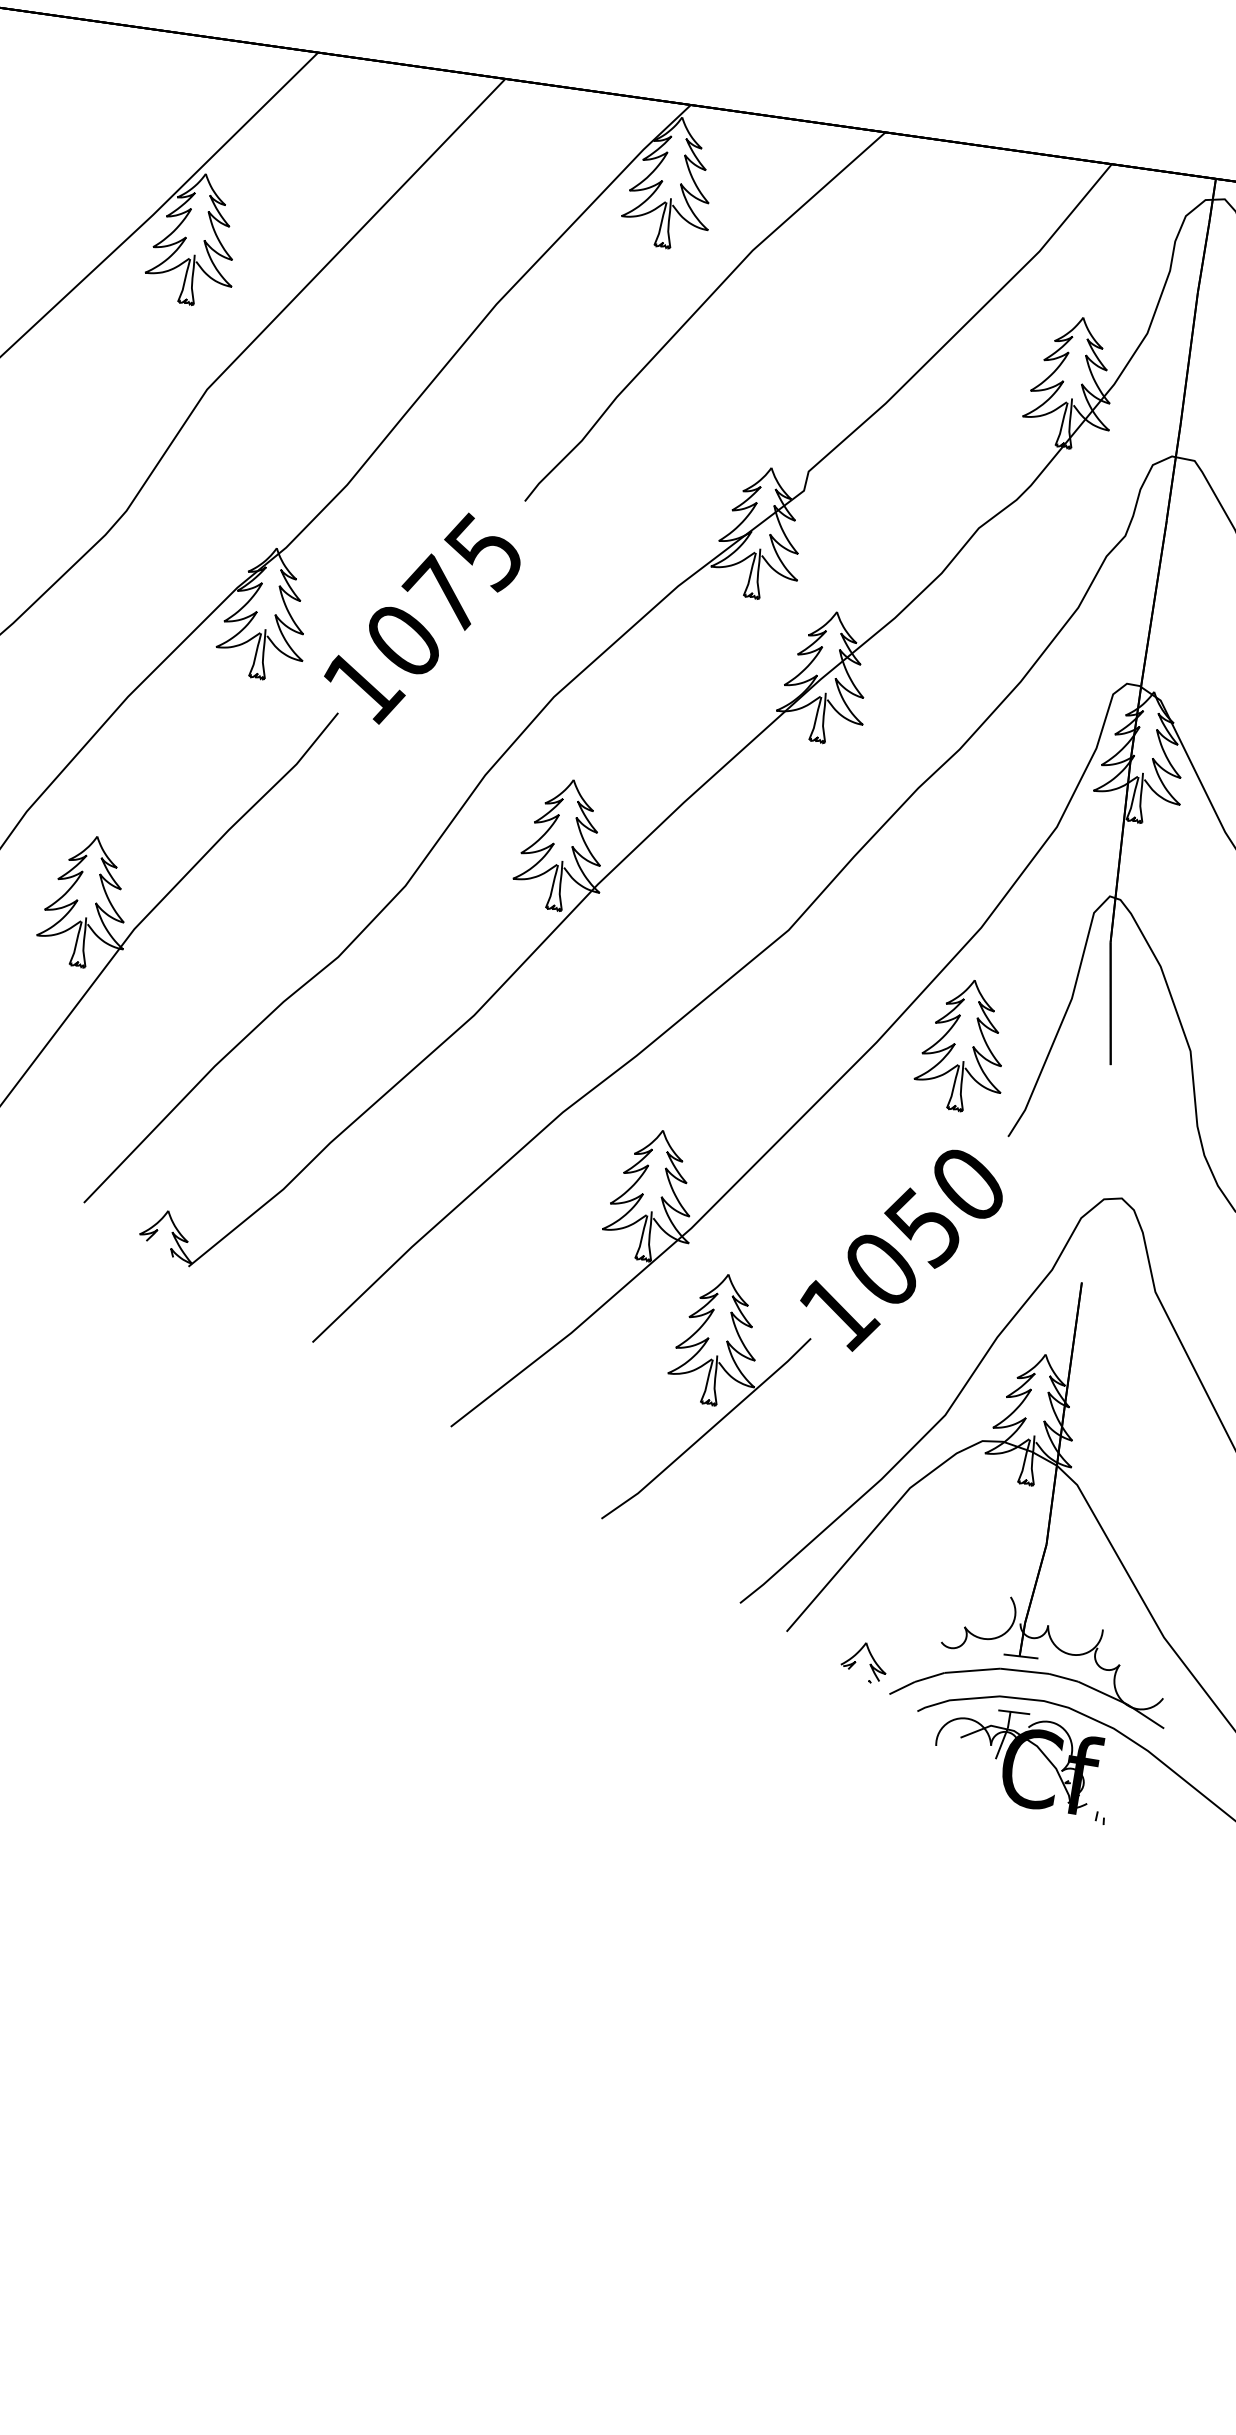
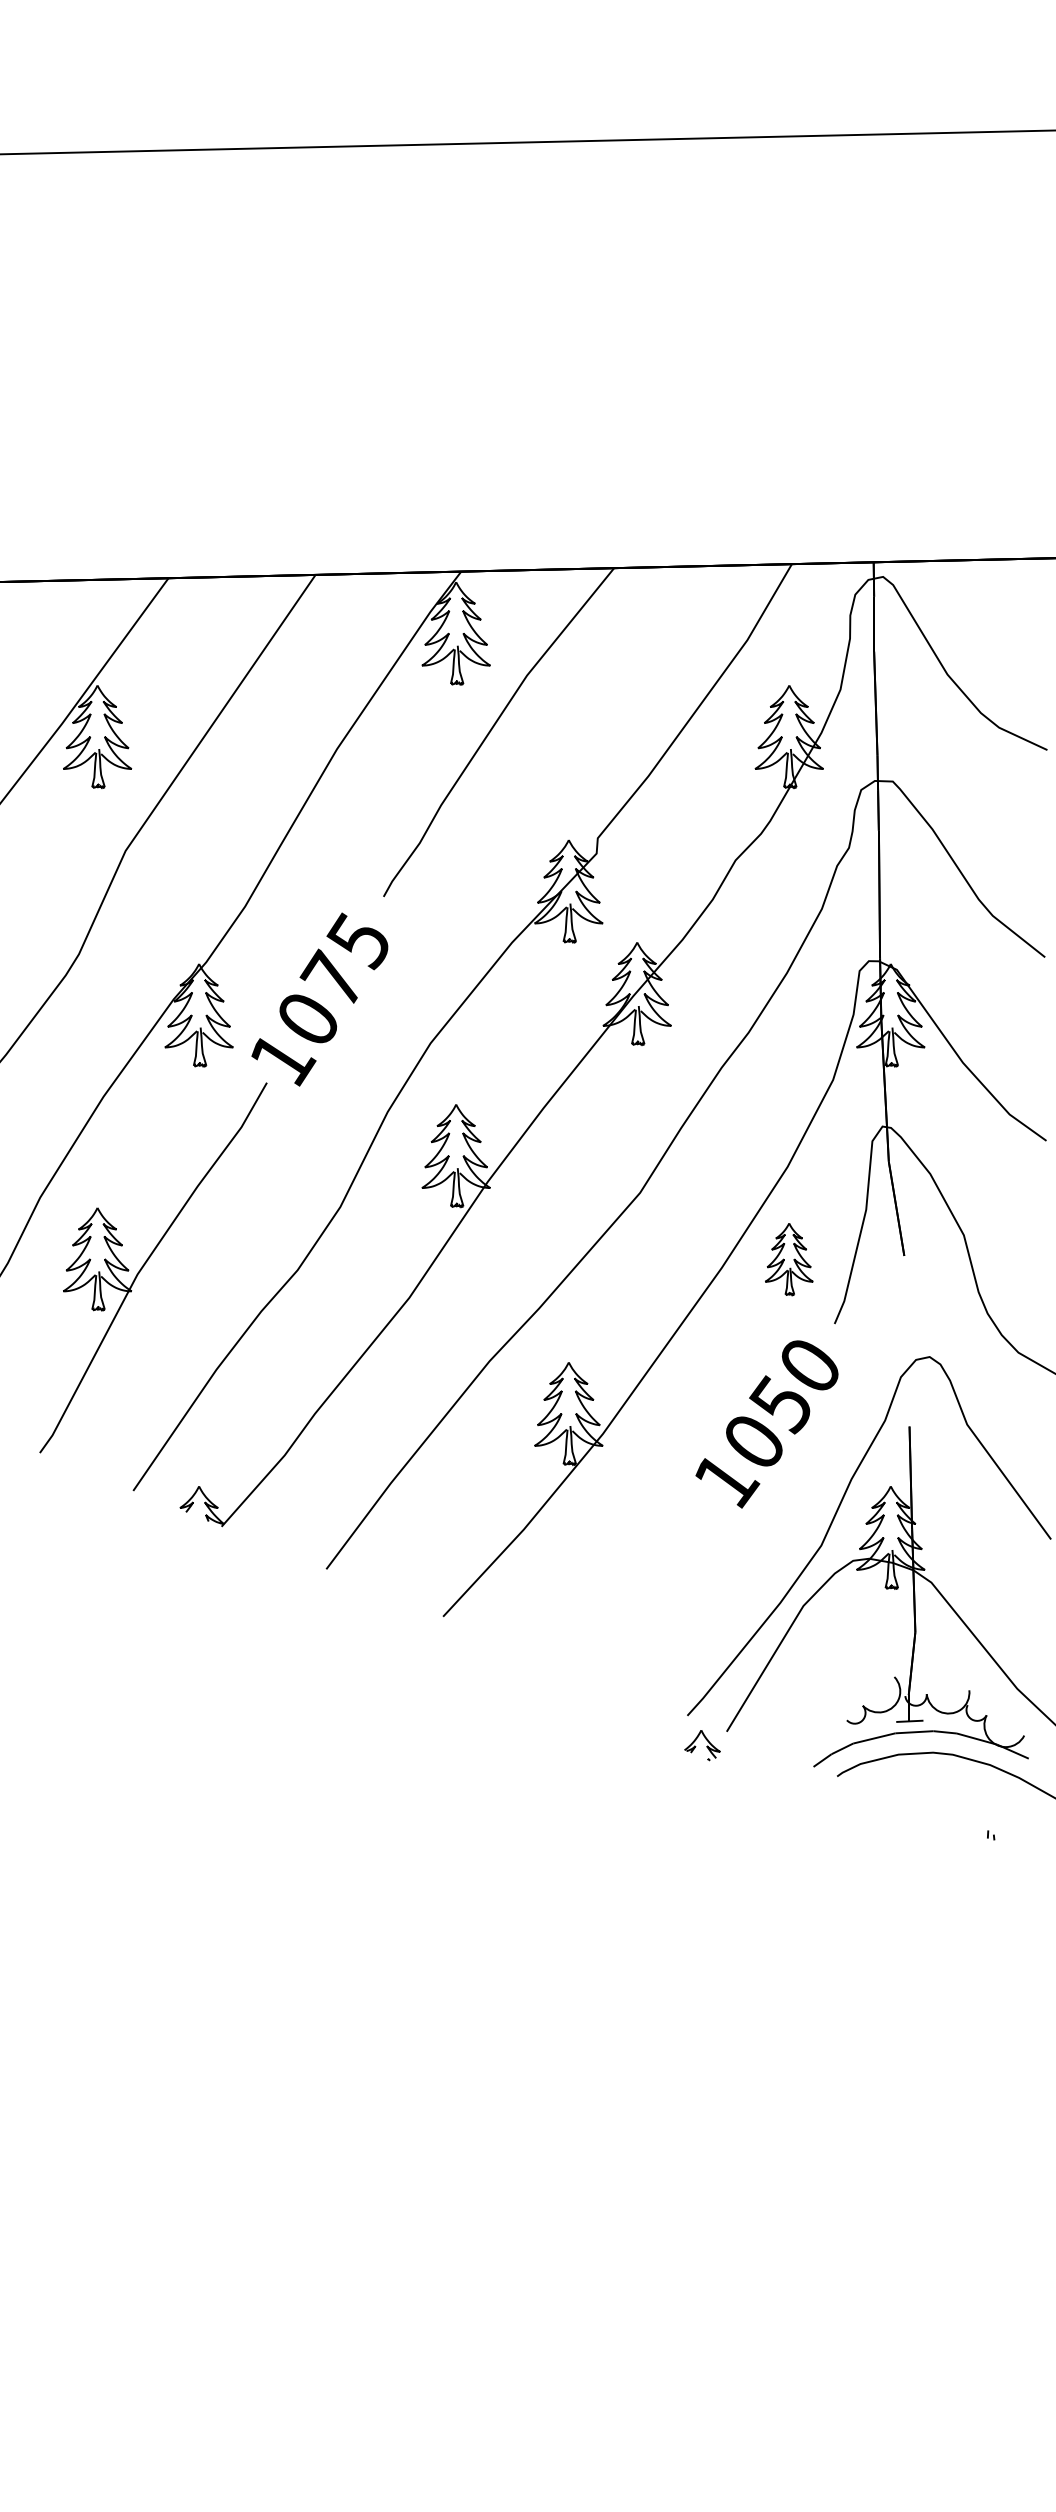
part: (963, 1045) -> (788, 1259), size x0.7
part: (710, 1403) -> (639, 1566), removed
part: (864, 1662) -> (702, 1745), moved
part: (1016, 1758) -> (919, 1800), removed

